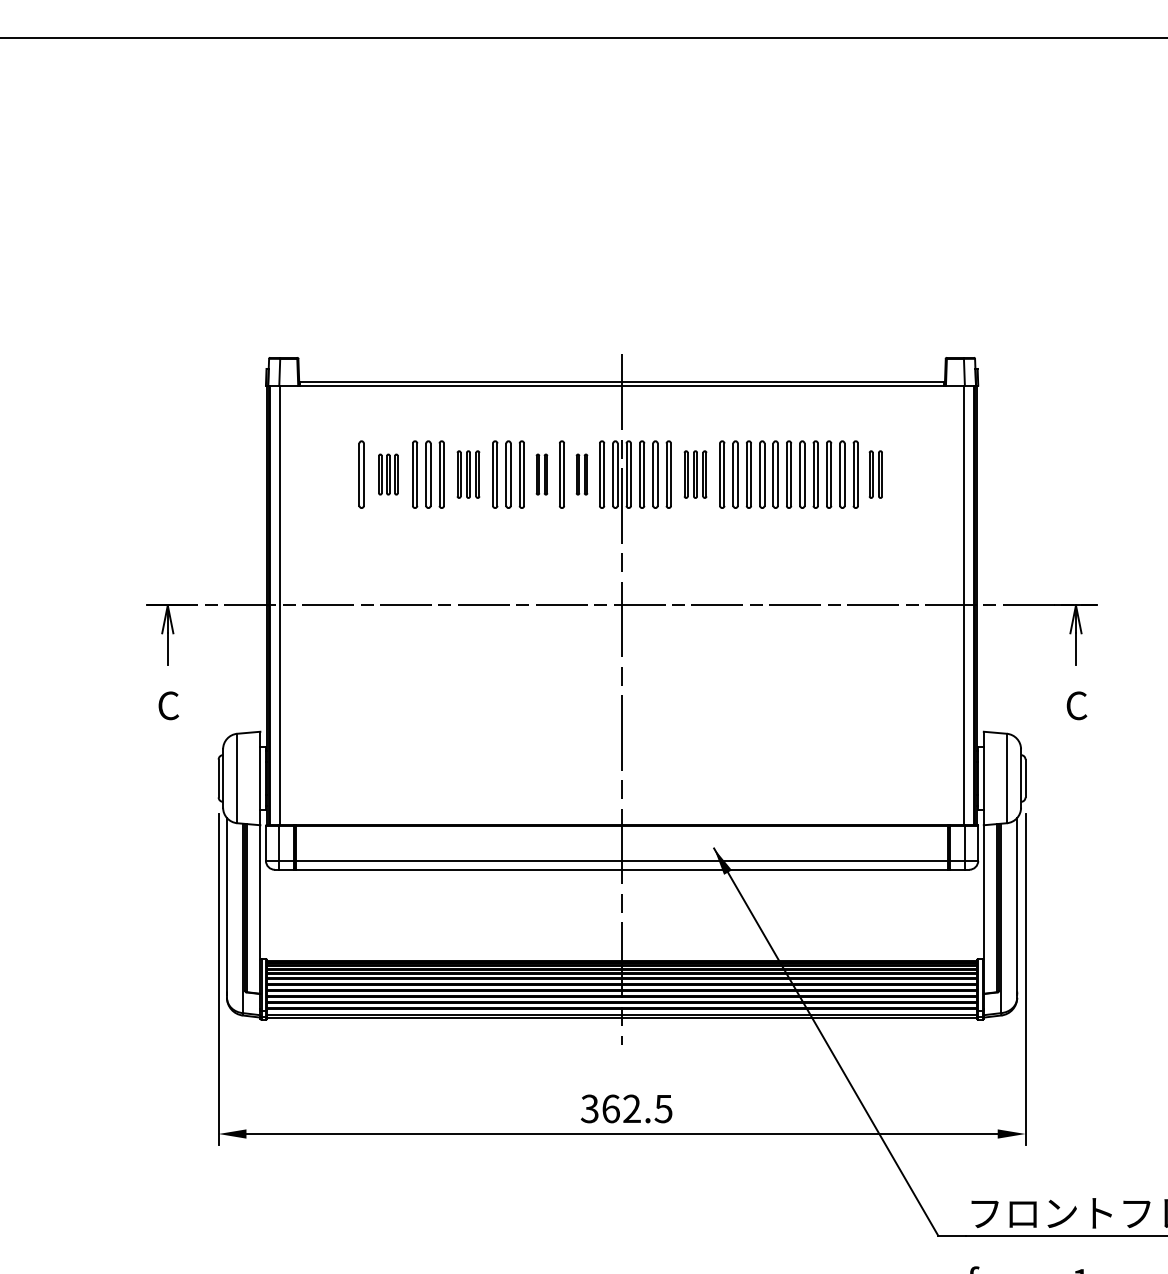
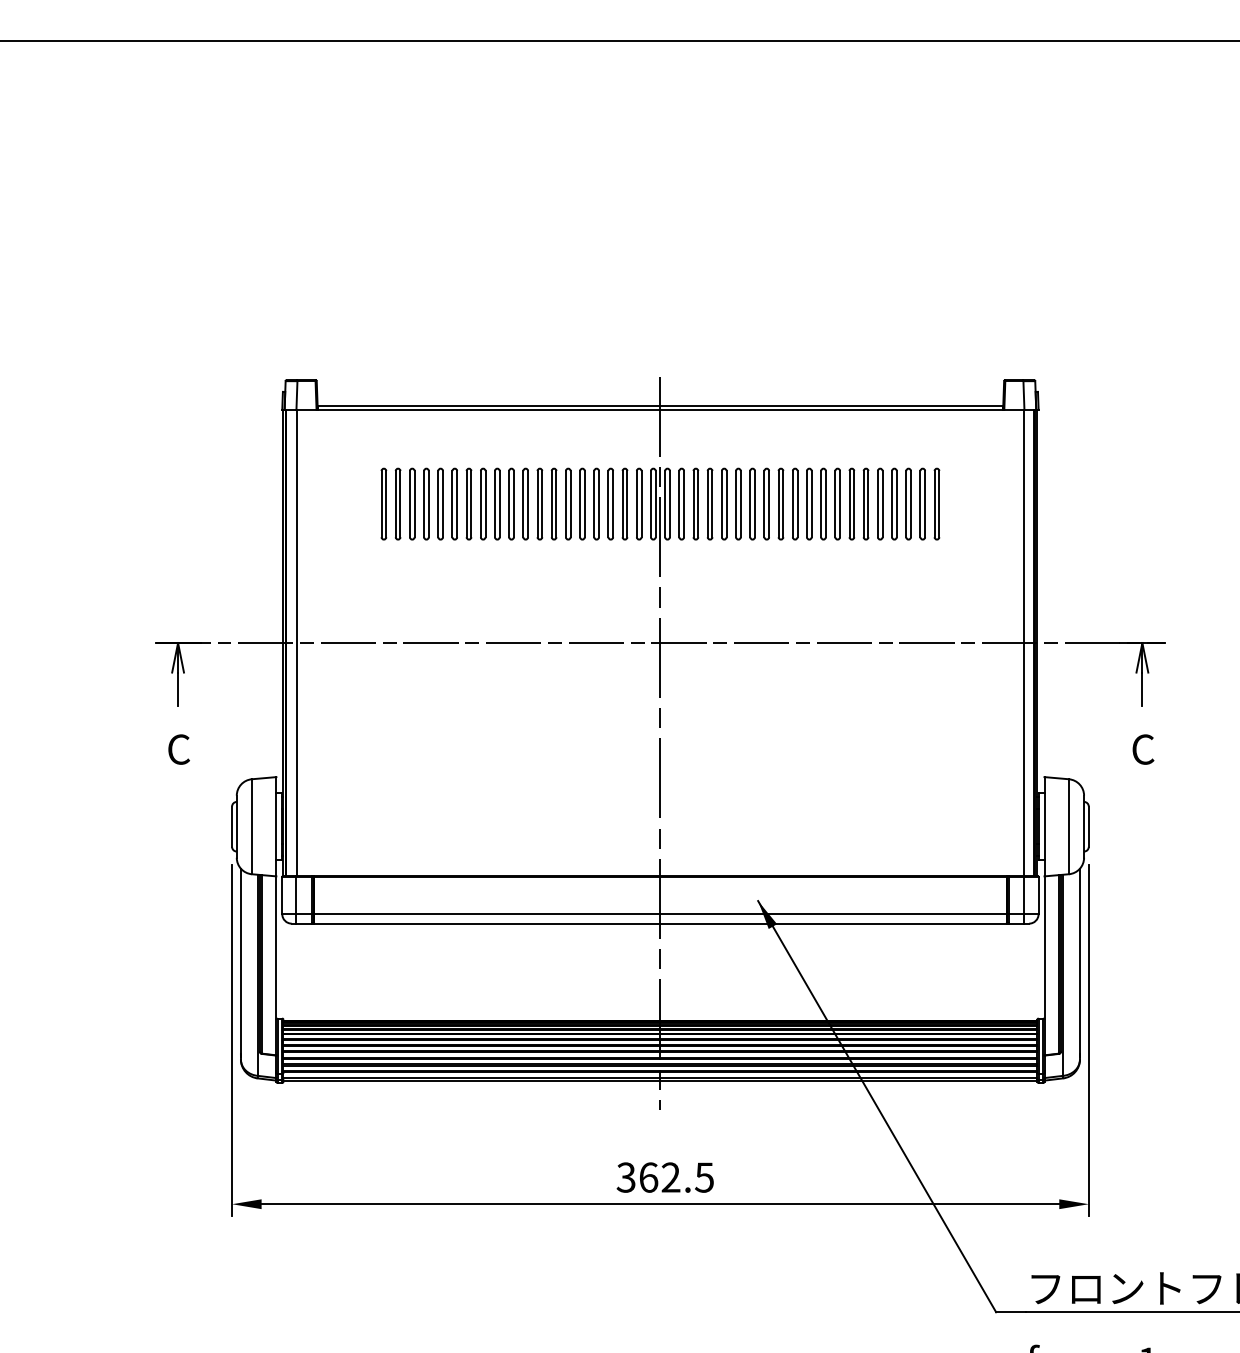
part: (388, 474) -> (412, 503), size x1.67
part: (468, 474) -> (497, 503), size x1.43
part: (541, 474) -> (574, 503), size x1.67
part: (581, 474) -> (617, 503), size x1.67
part: (695, 474) -> (738, 503), size x1.43
part: (875, 474) -> (929, 503), size x1.43

